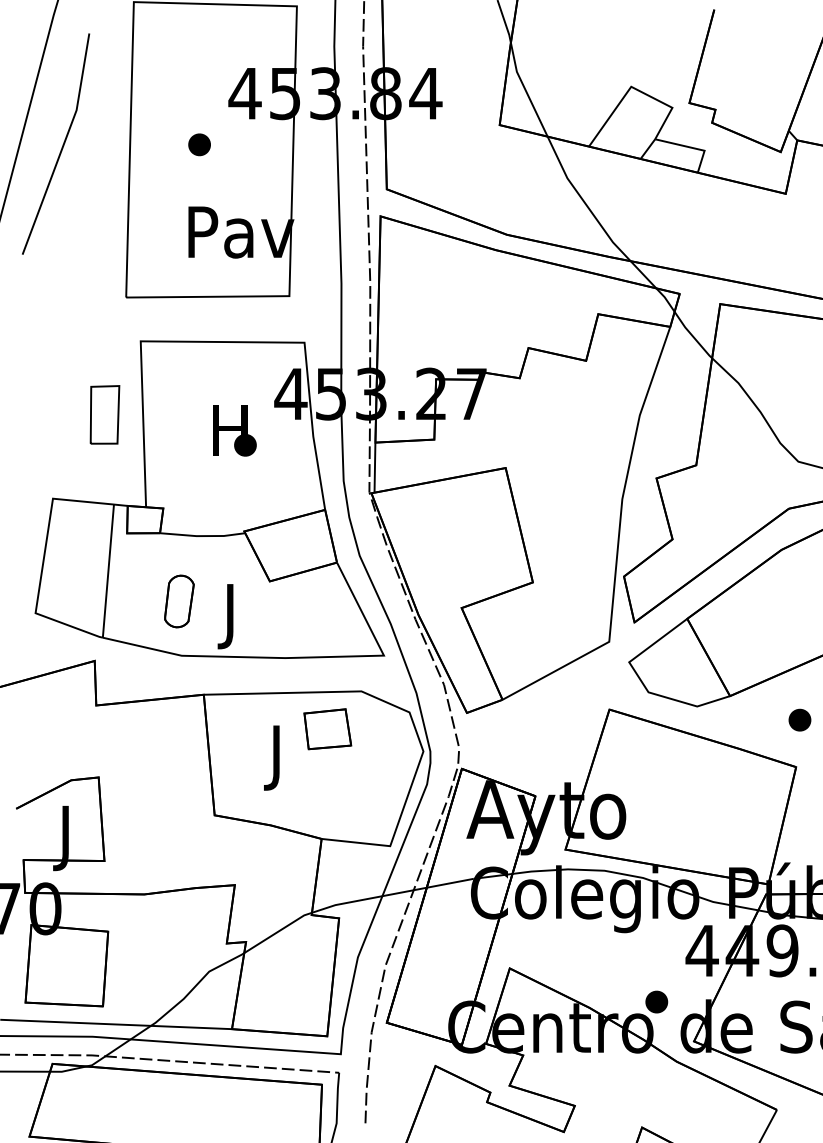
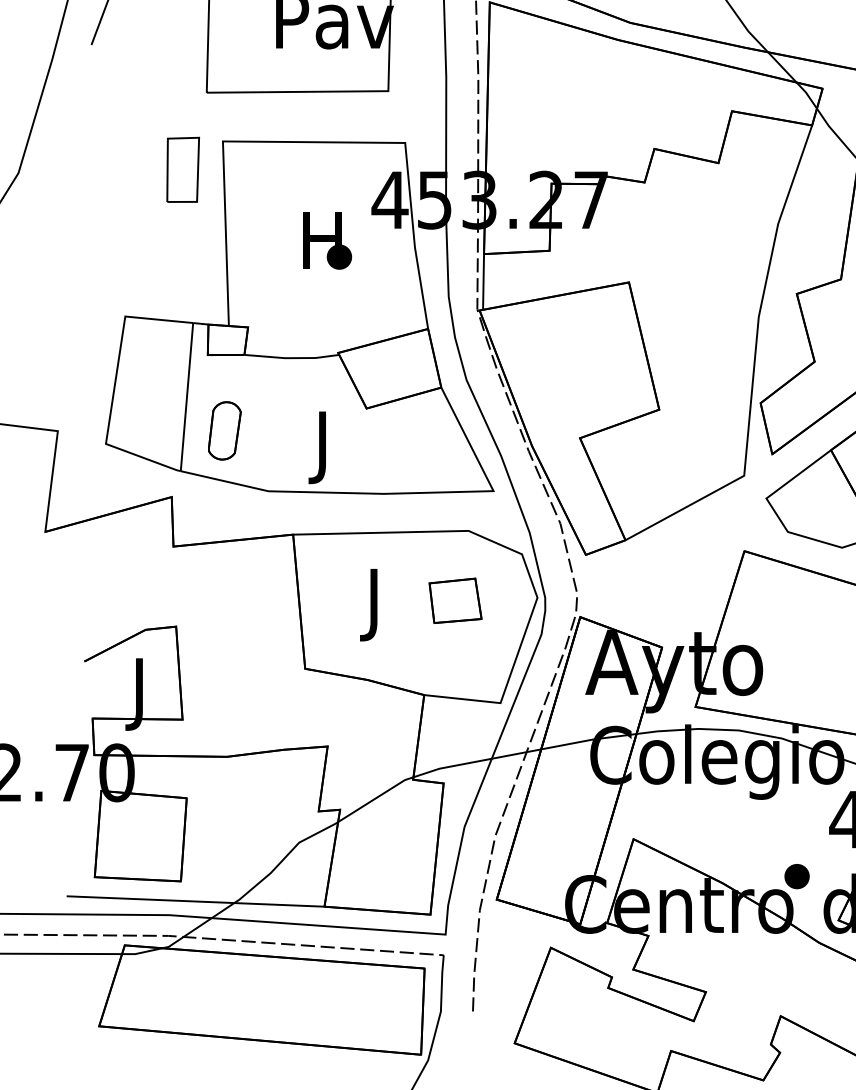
part: (104, 414) -> (182, 169), moved
part: (179, 601) -> (224, 430), moved
part: (327, 729) -> (455, 601), moved

